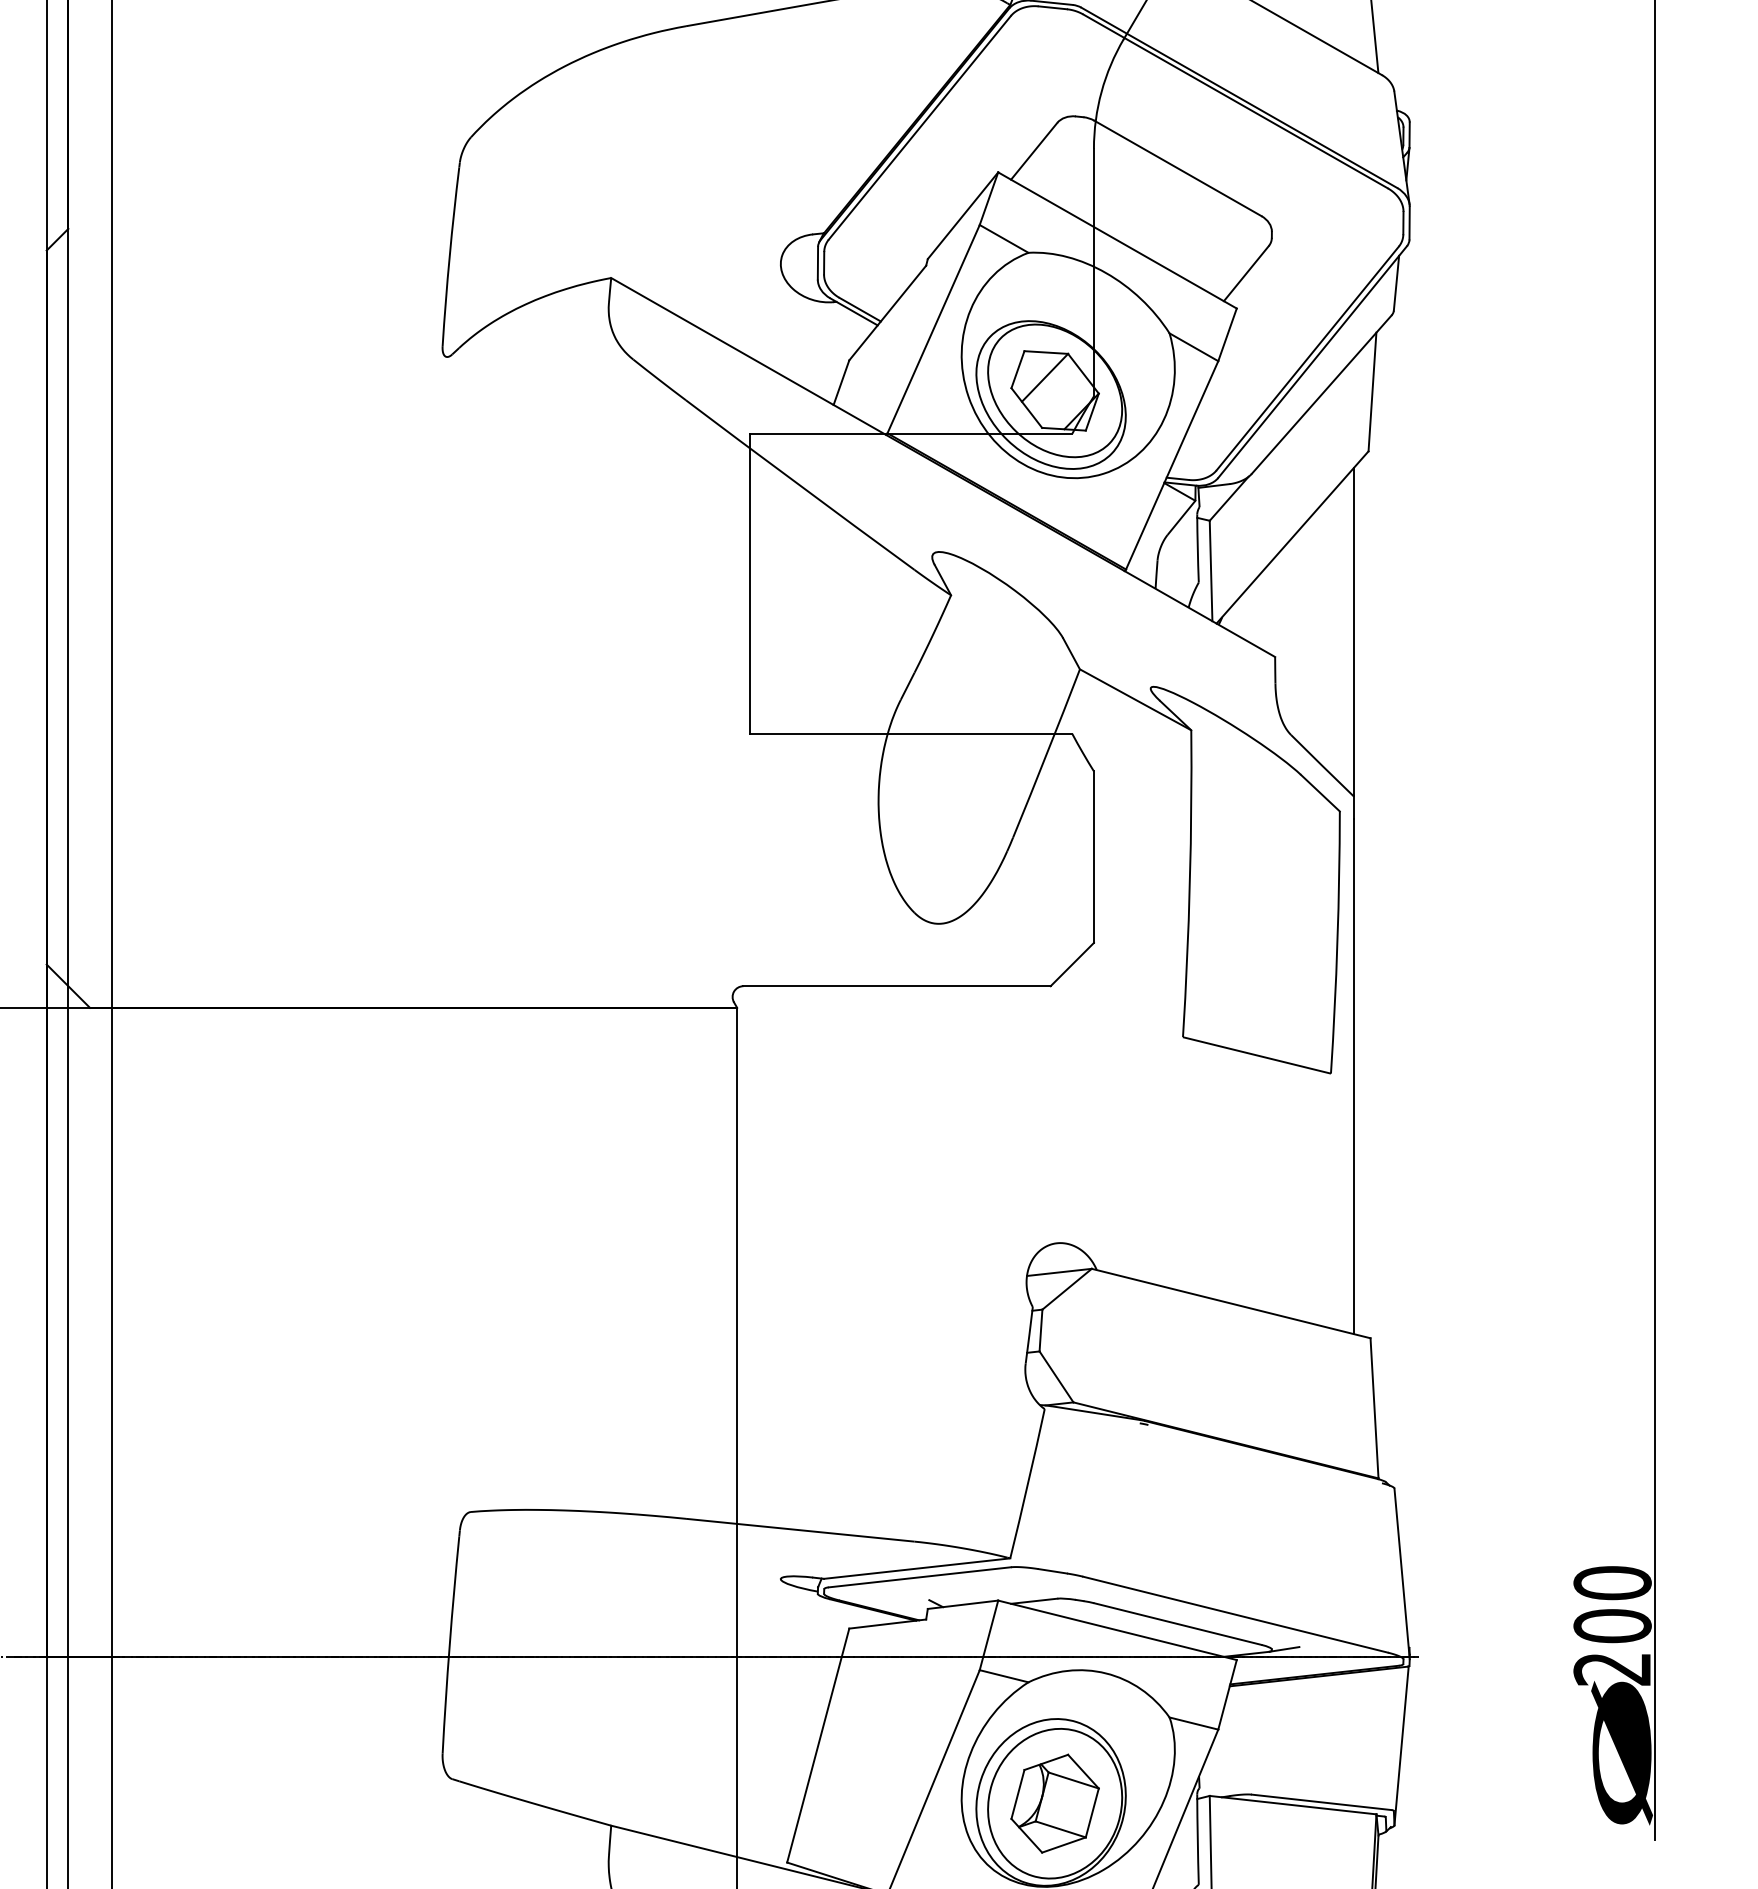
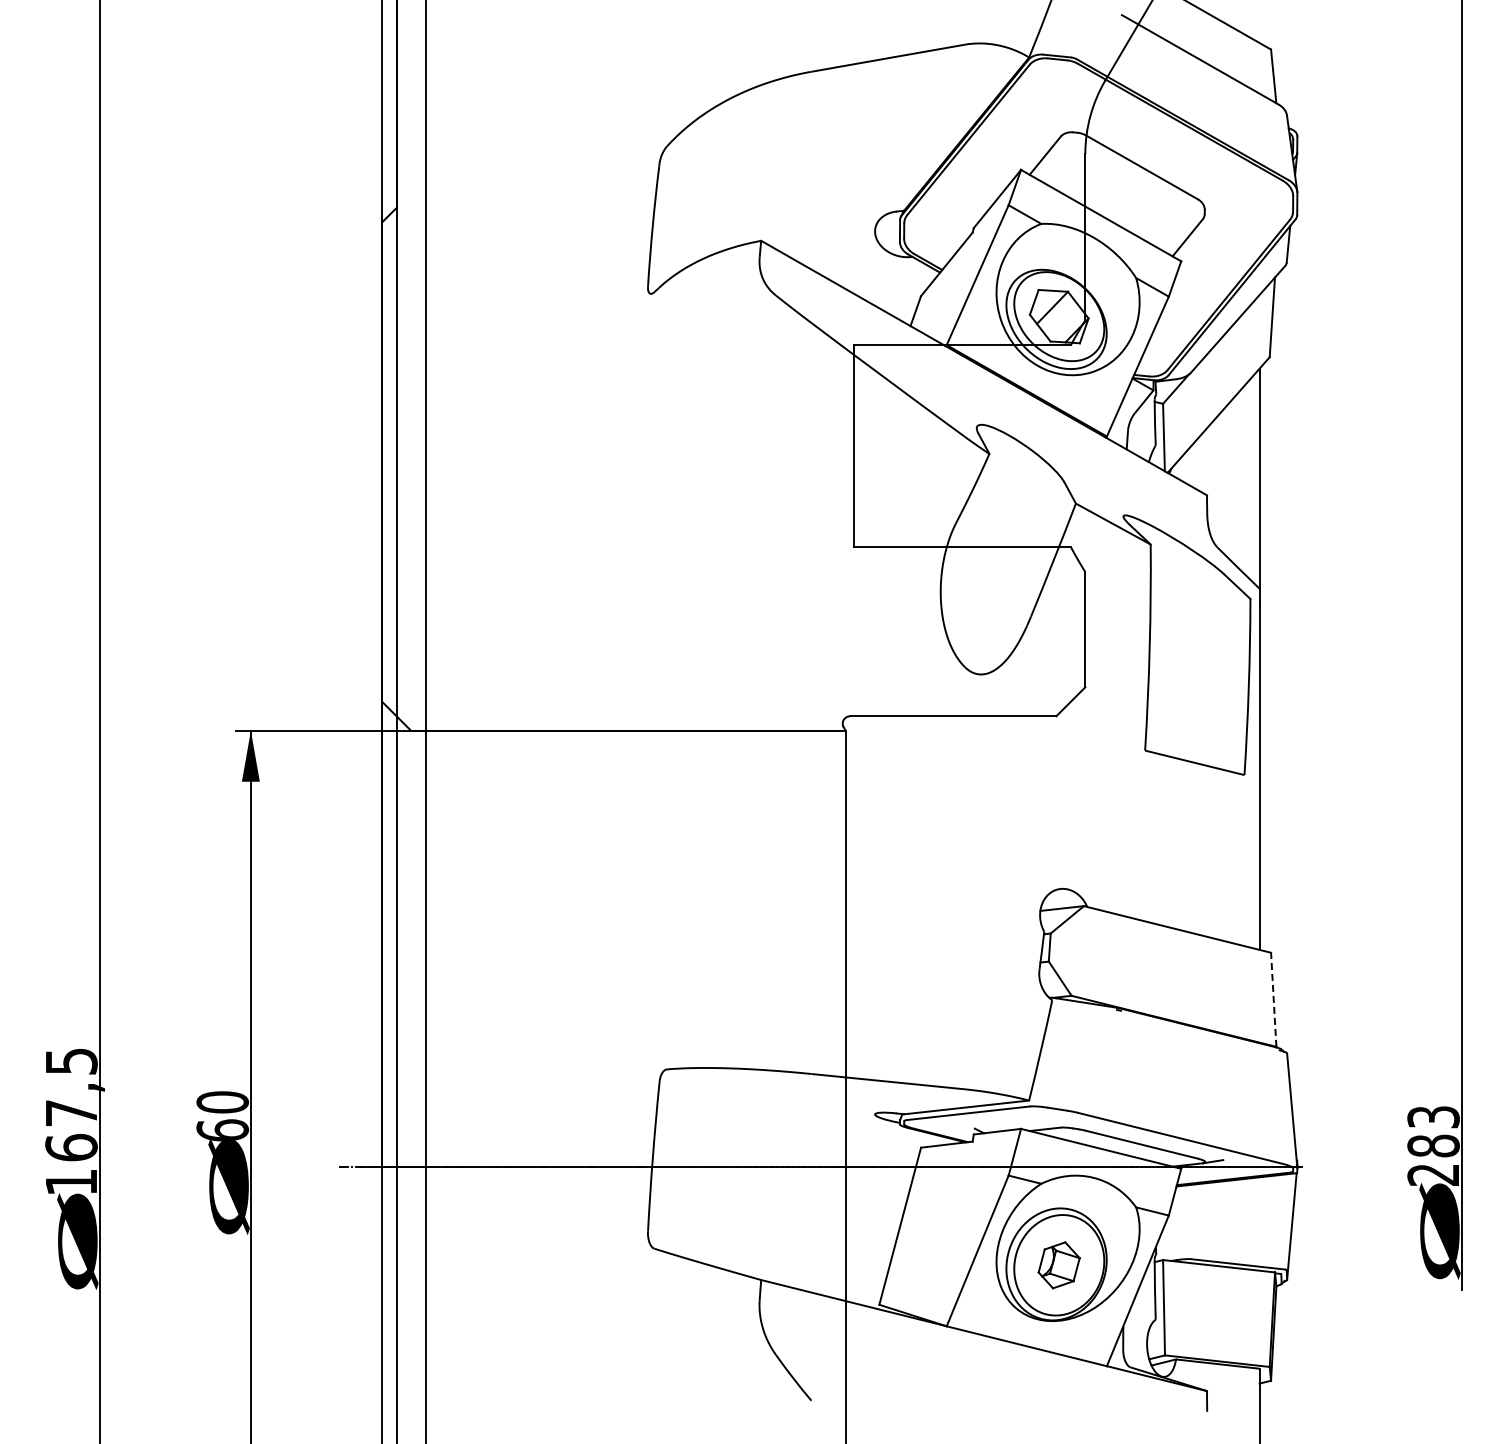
line: (1374, 1407) -> (1273, 999), solid -> dashed
text: (1612, 1604) -> (1433, 1131), 200 -> 283
part: (1053, 1804) -> (1058, 1265), size x0.7

